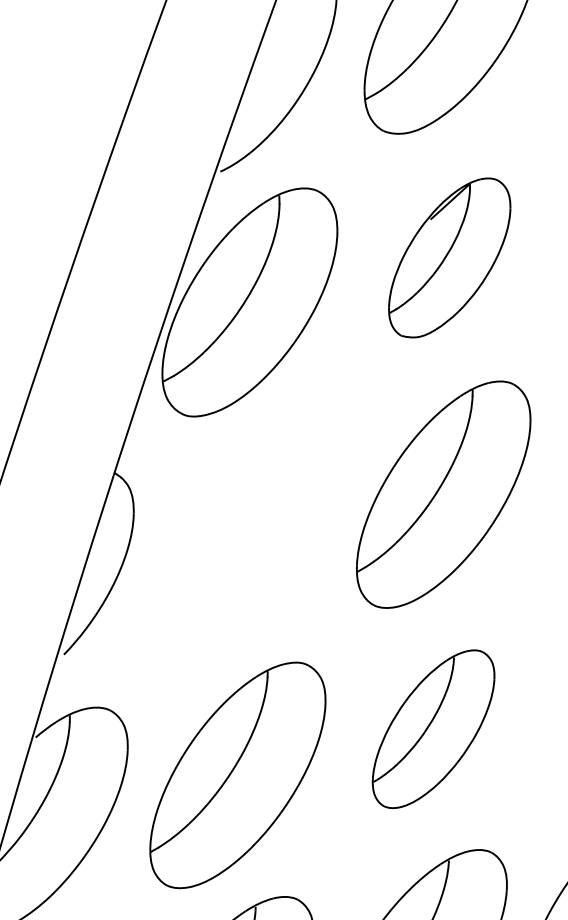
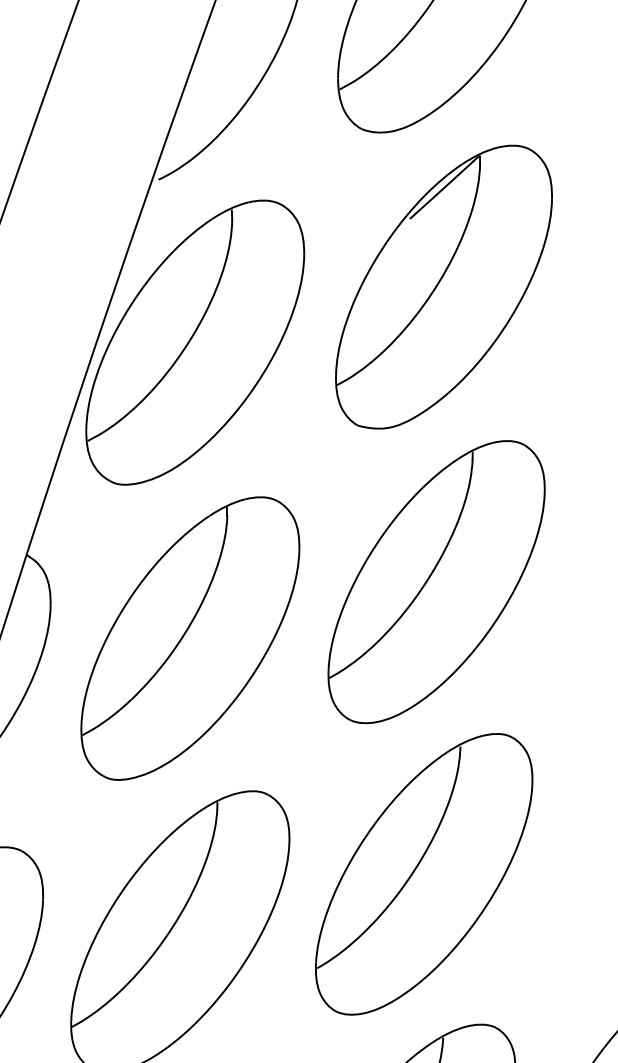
part: (449, 257) -> (443, 286), size x1.43
part: (245, 539) -> (189, 637), added
part: (433, 728) -> (423, 873), size x1.43

